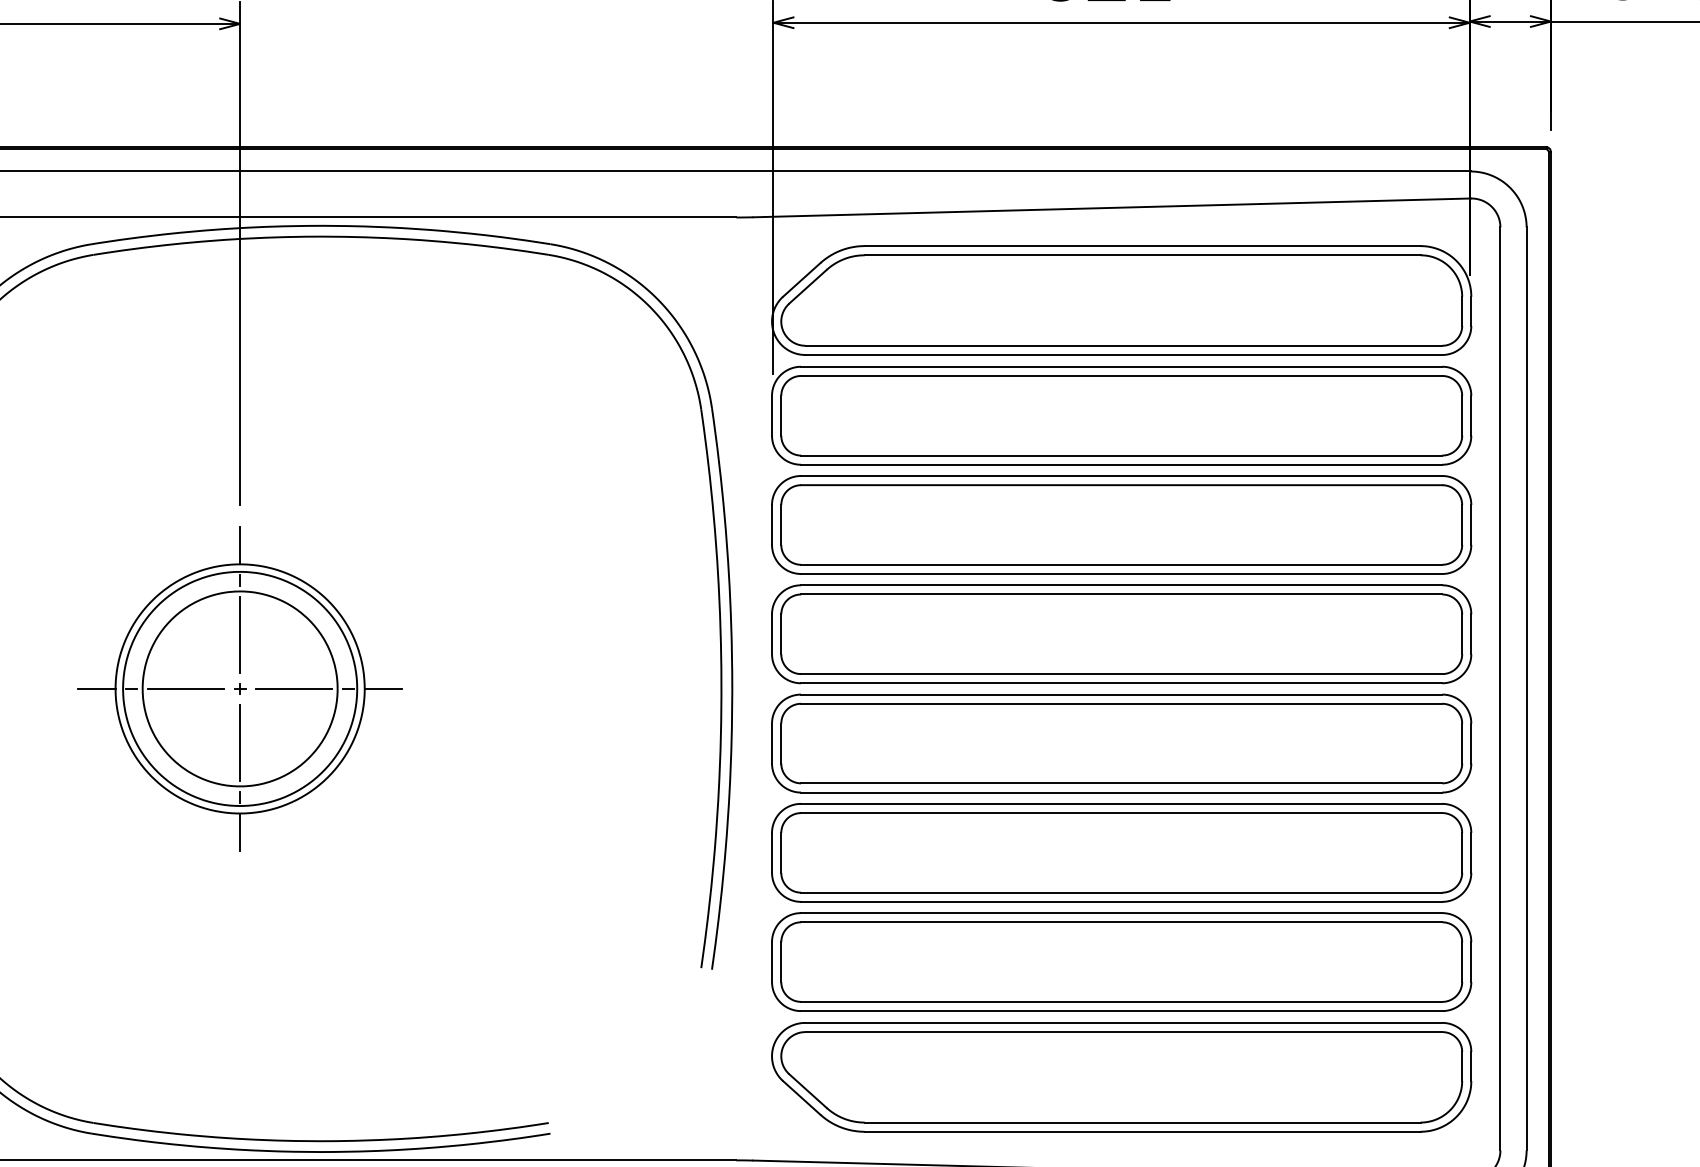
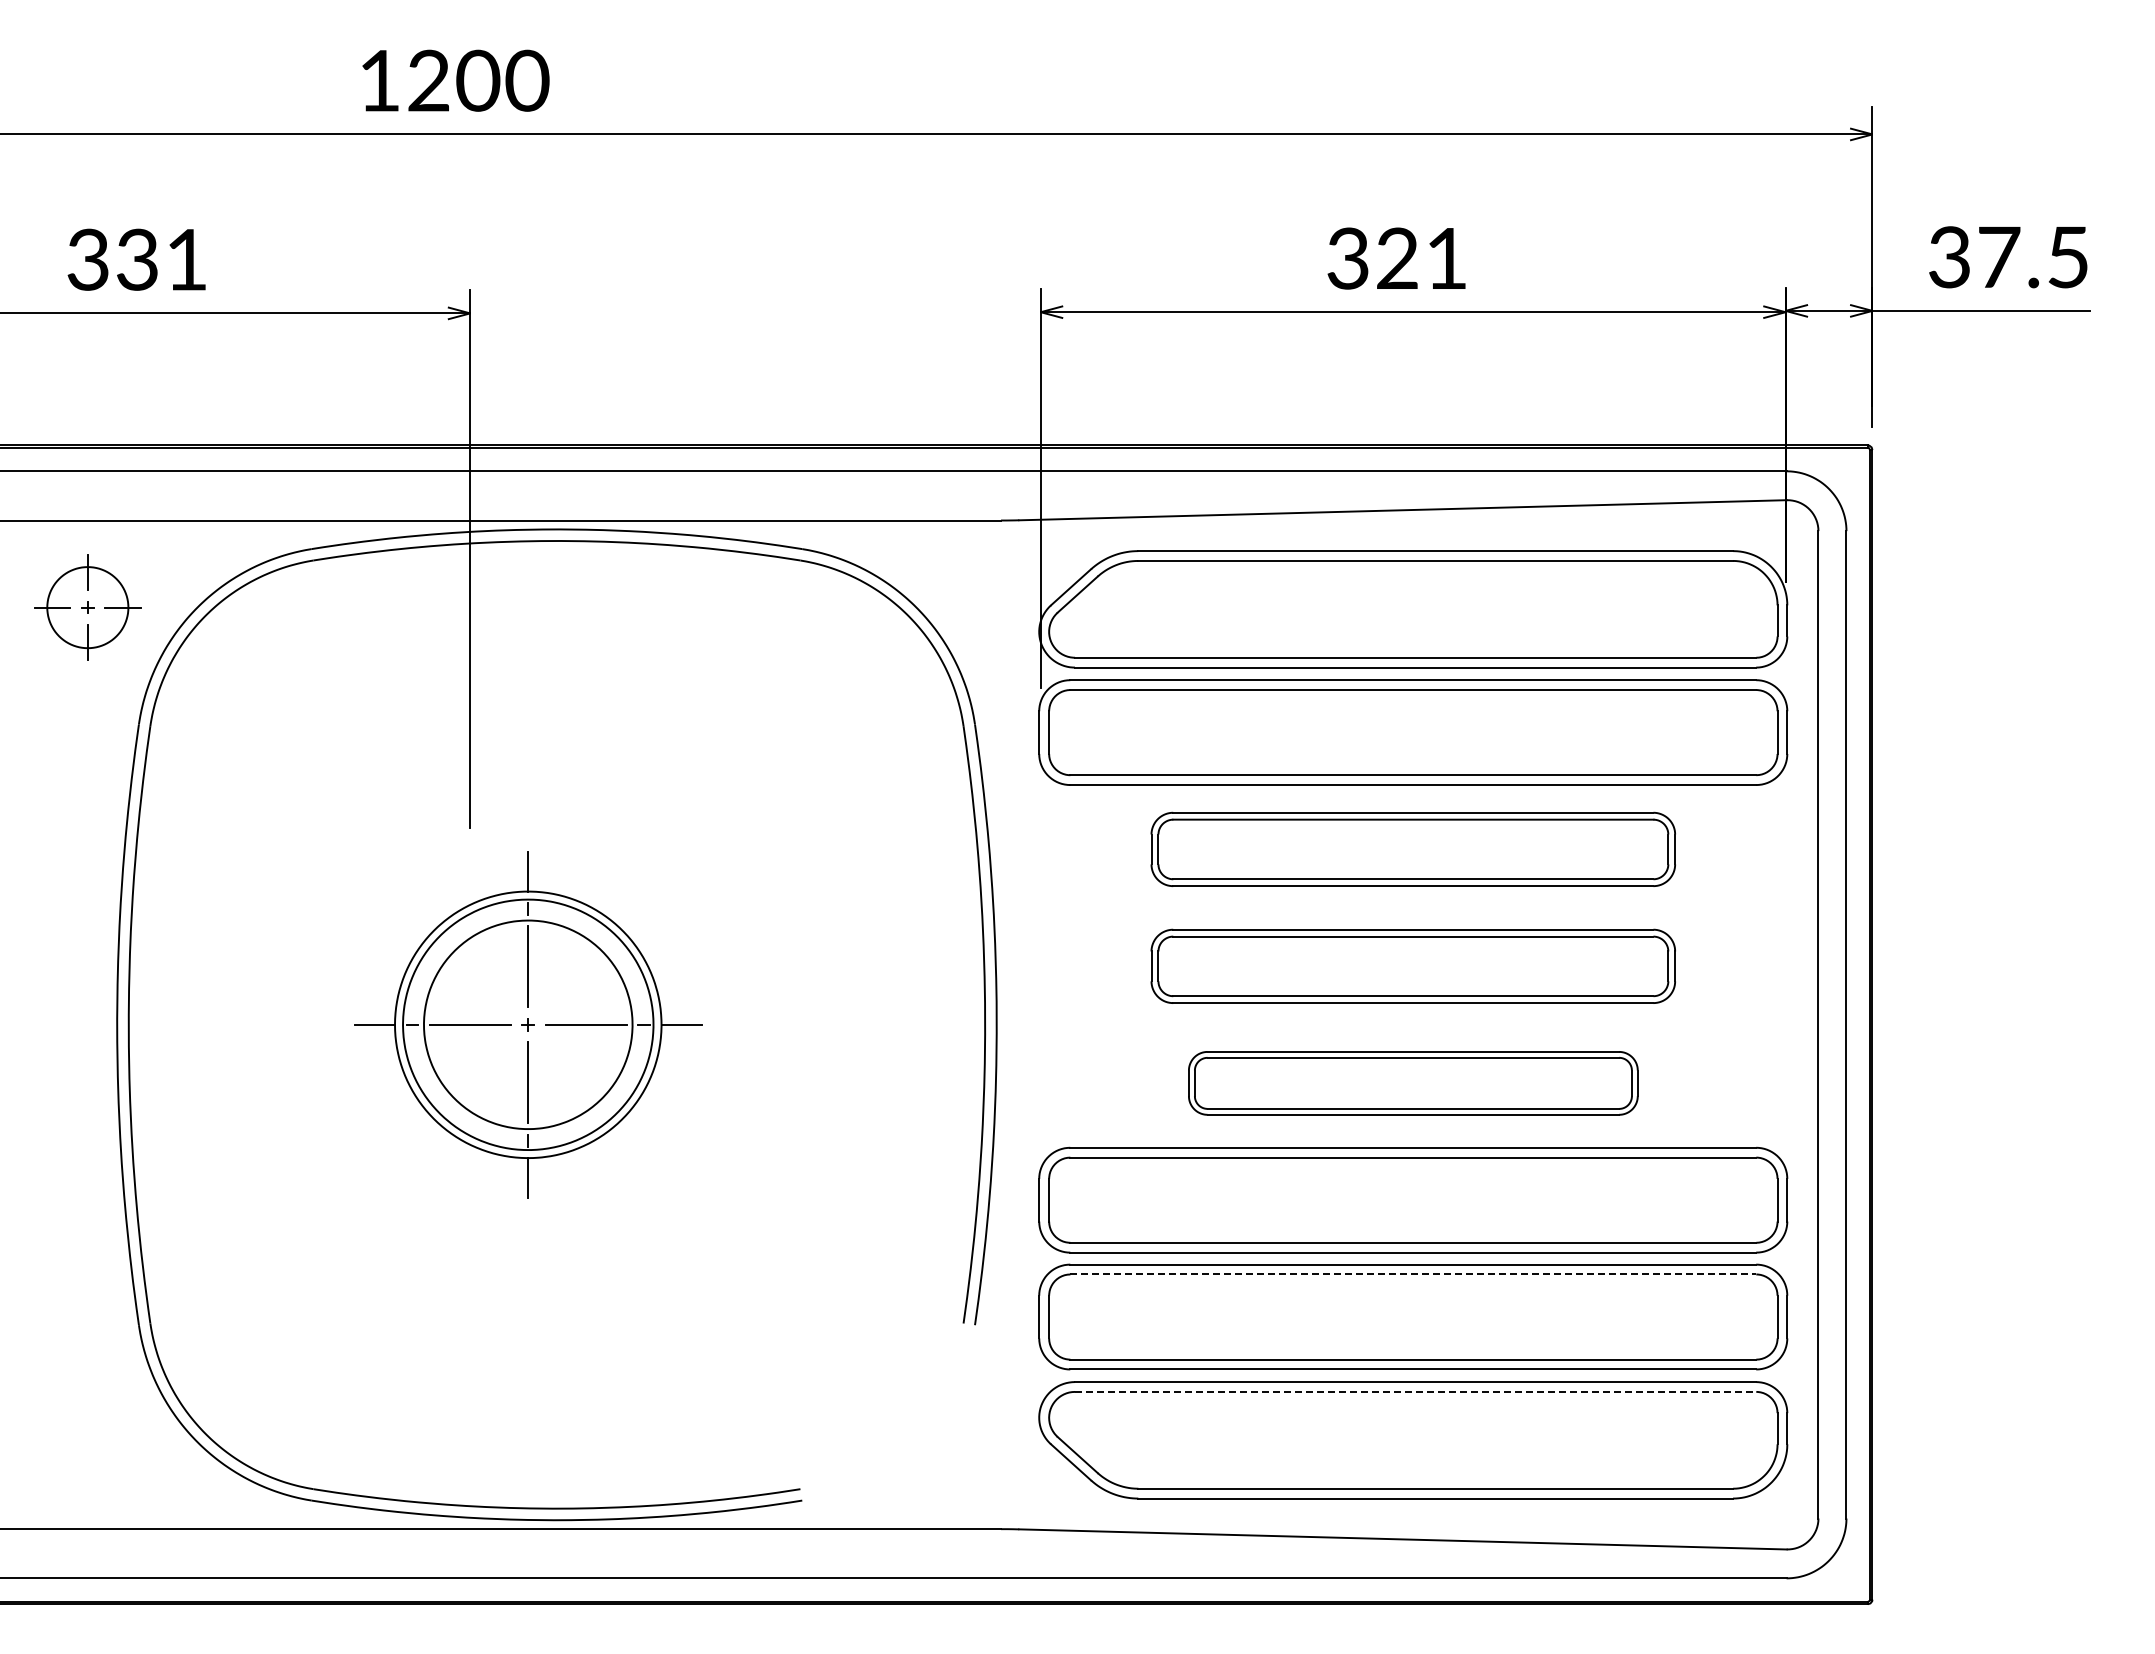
part: (1121, 525) -> (1413, 849), size x0.7
part: (1121, 634) -> (1413, 966), size x0.7
part: (240, 688) -> (528, 1024), moved
part: (1121, 743) -> (1413, 1083), size x0.6
line: (1121, 922) -> (1413, 1274), solid -> dashed
line: (1123, 1031) -> (1415, 1391), solid -> dashed

